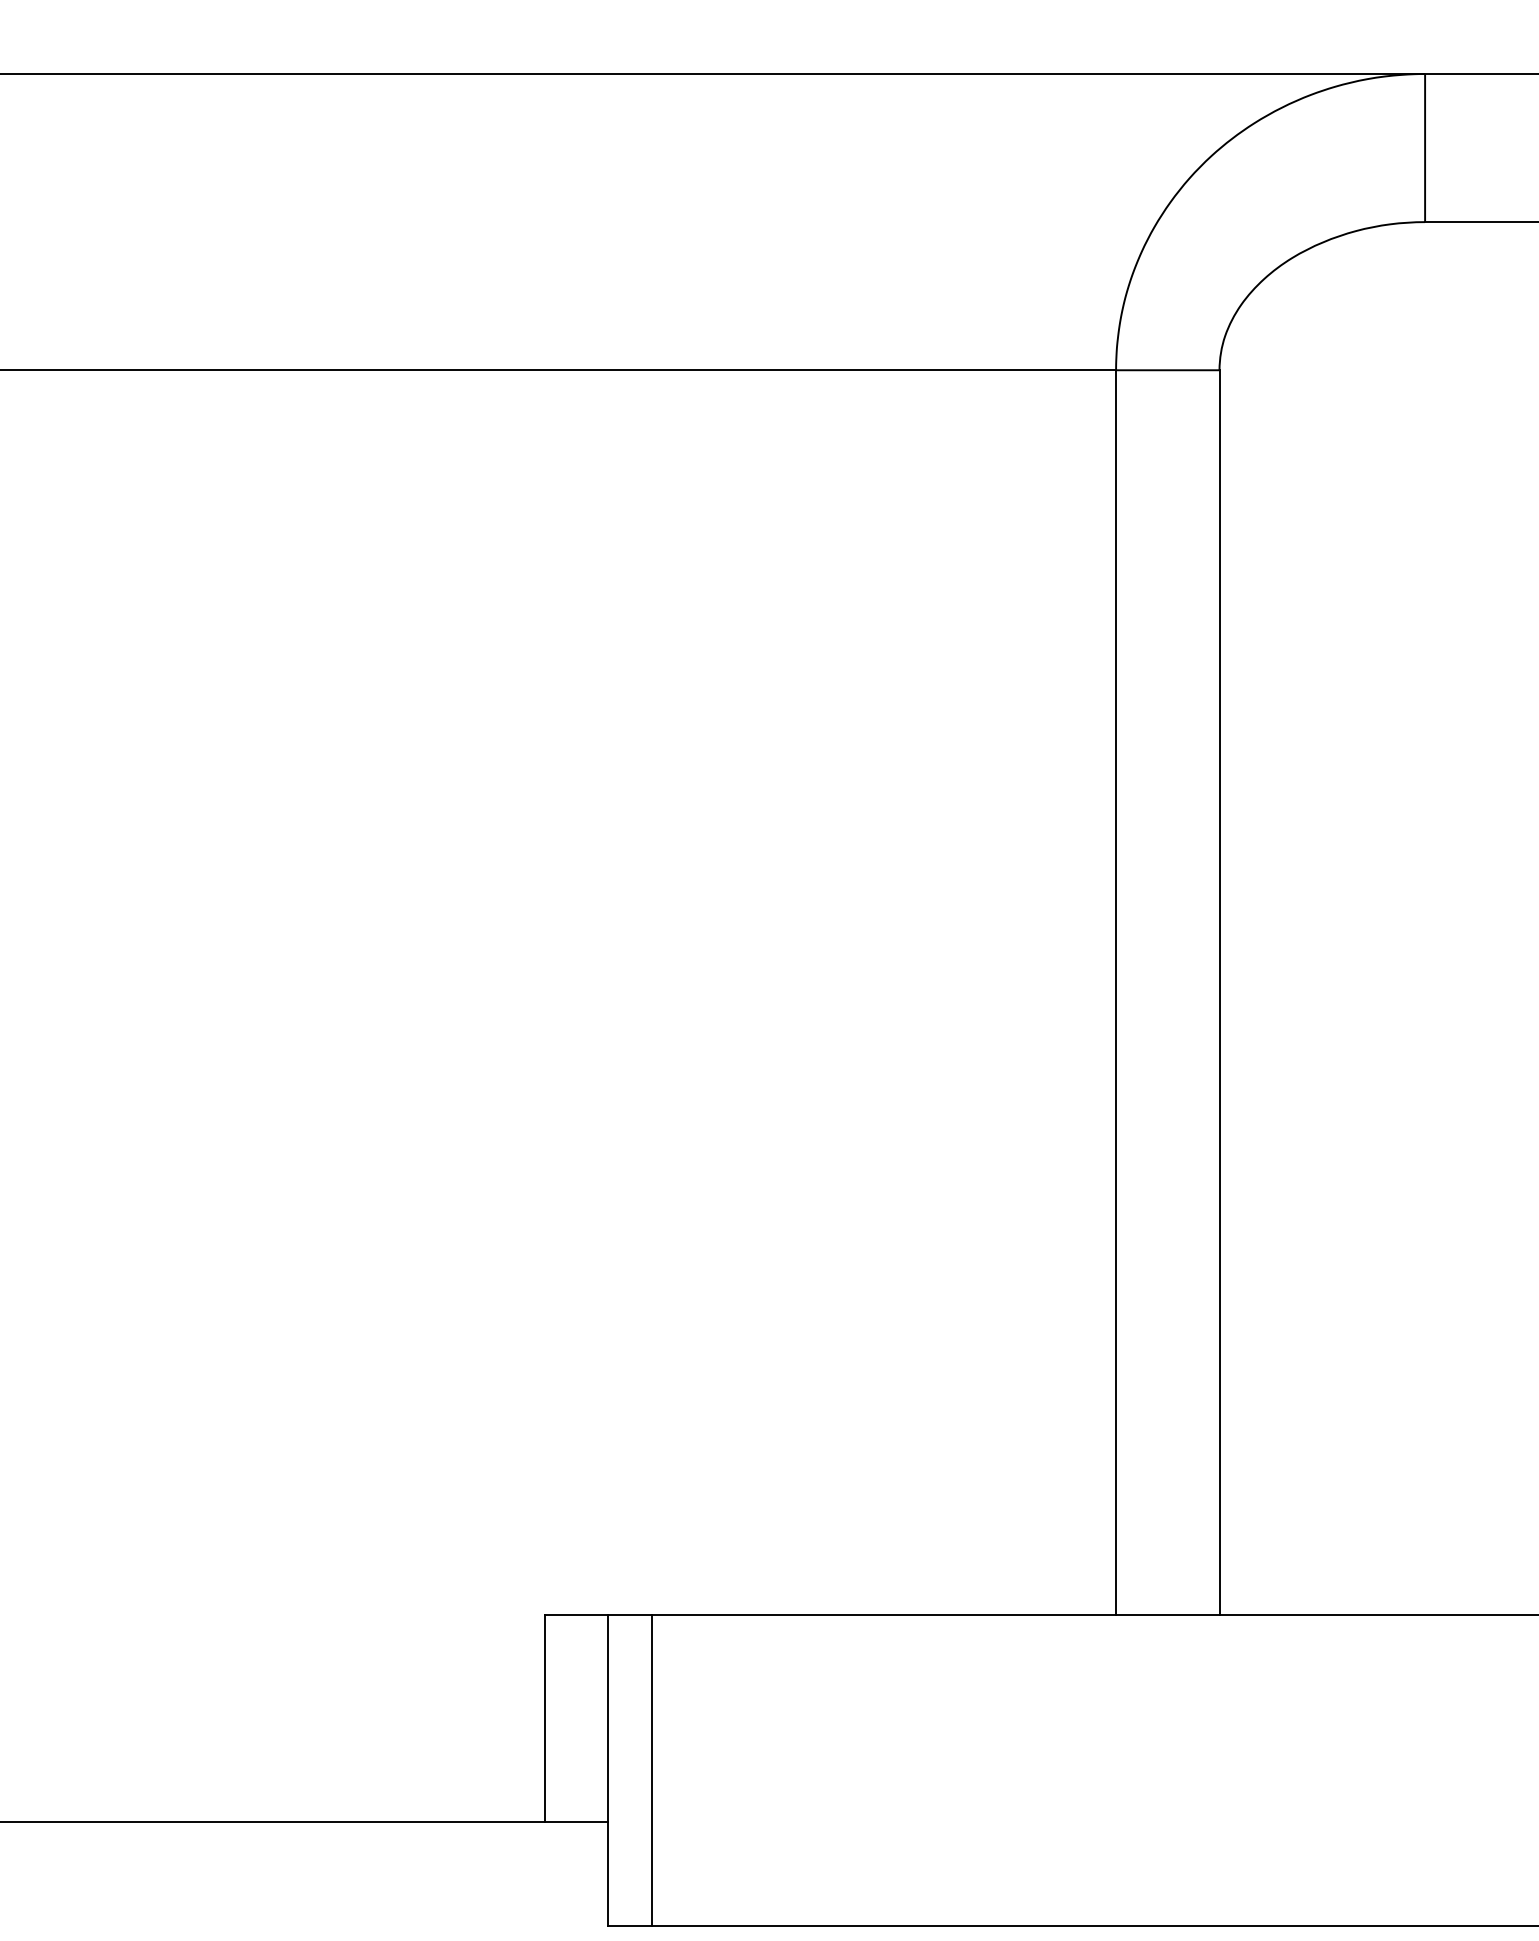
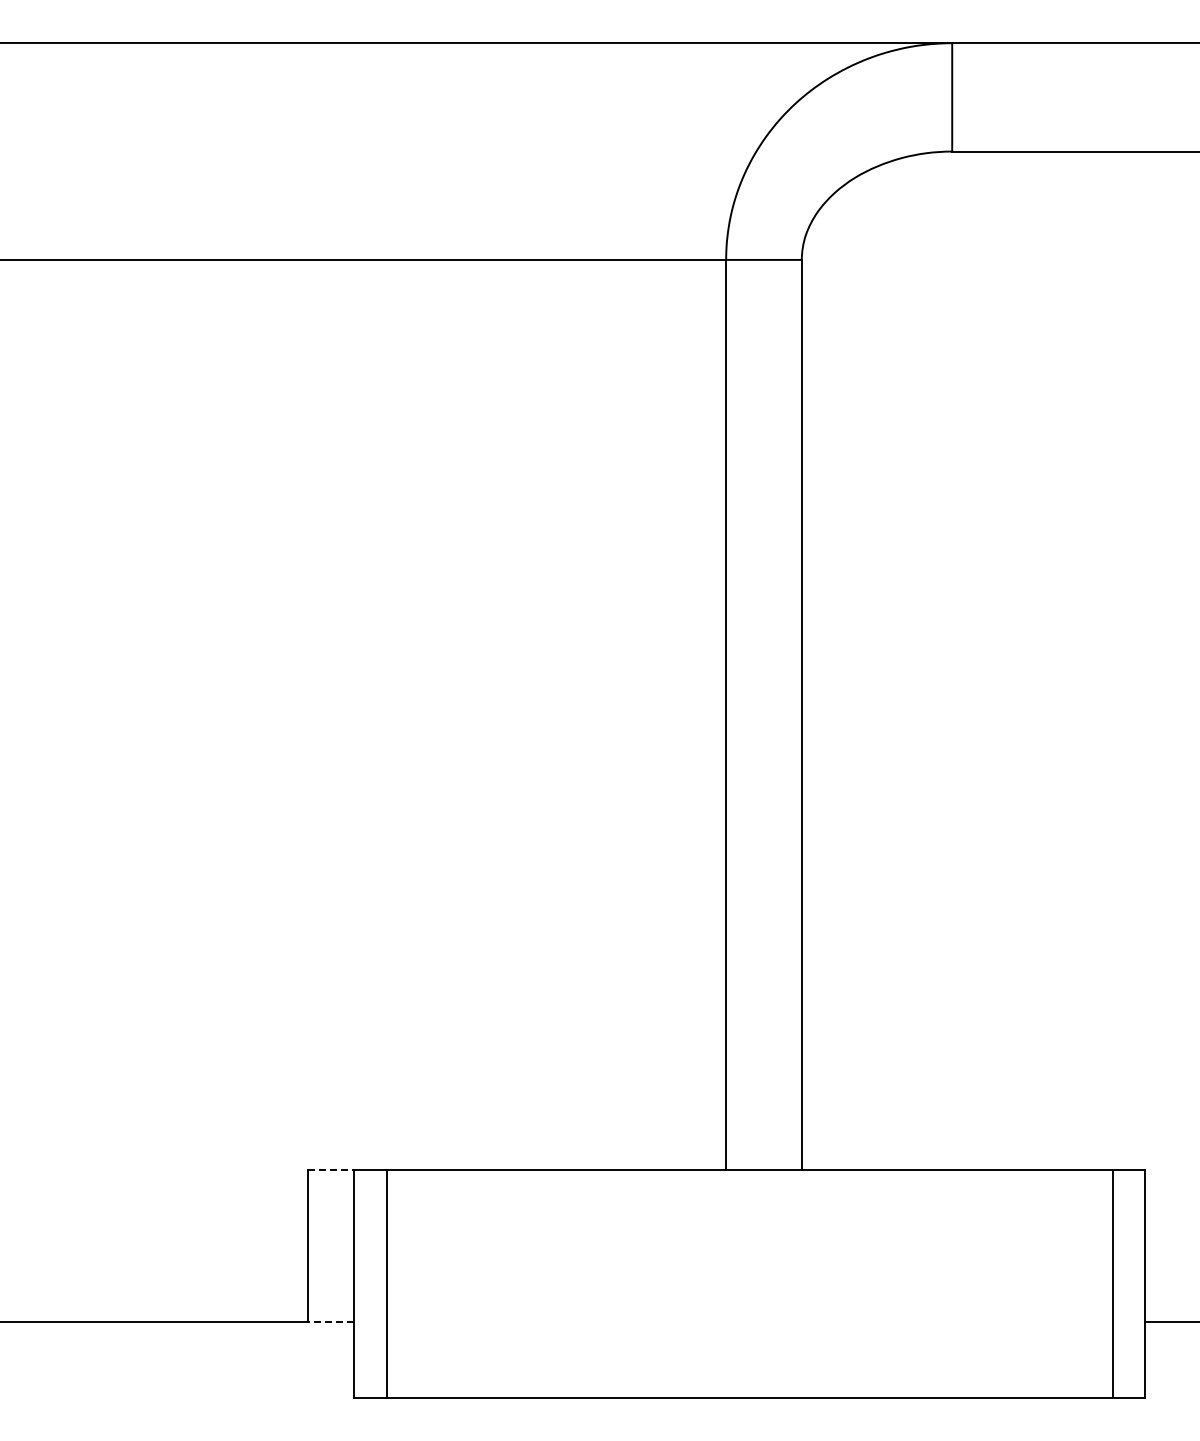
line: (576, 1614) -> (331, 1170), solid -> dashed
line: (575, 1821) -> (330, 1321), solid -> dashed

